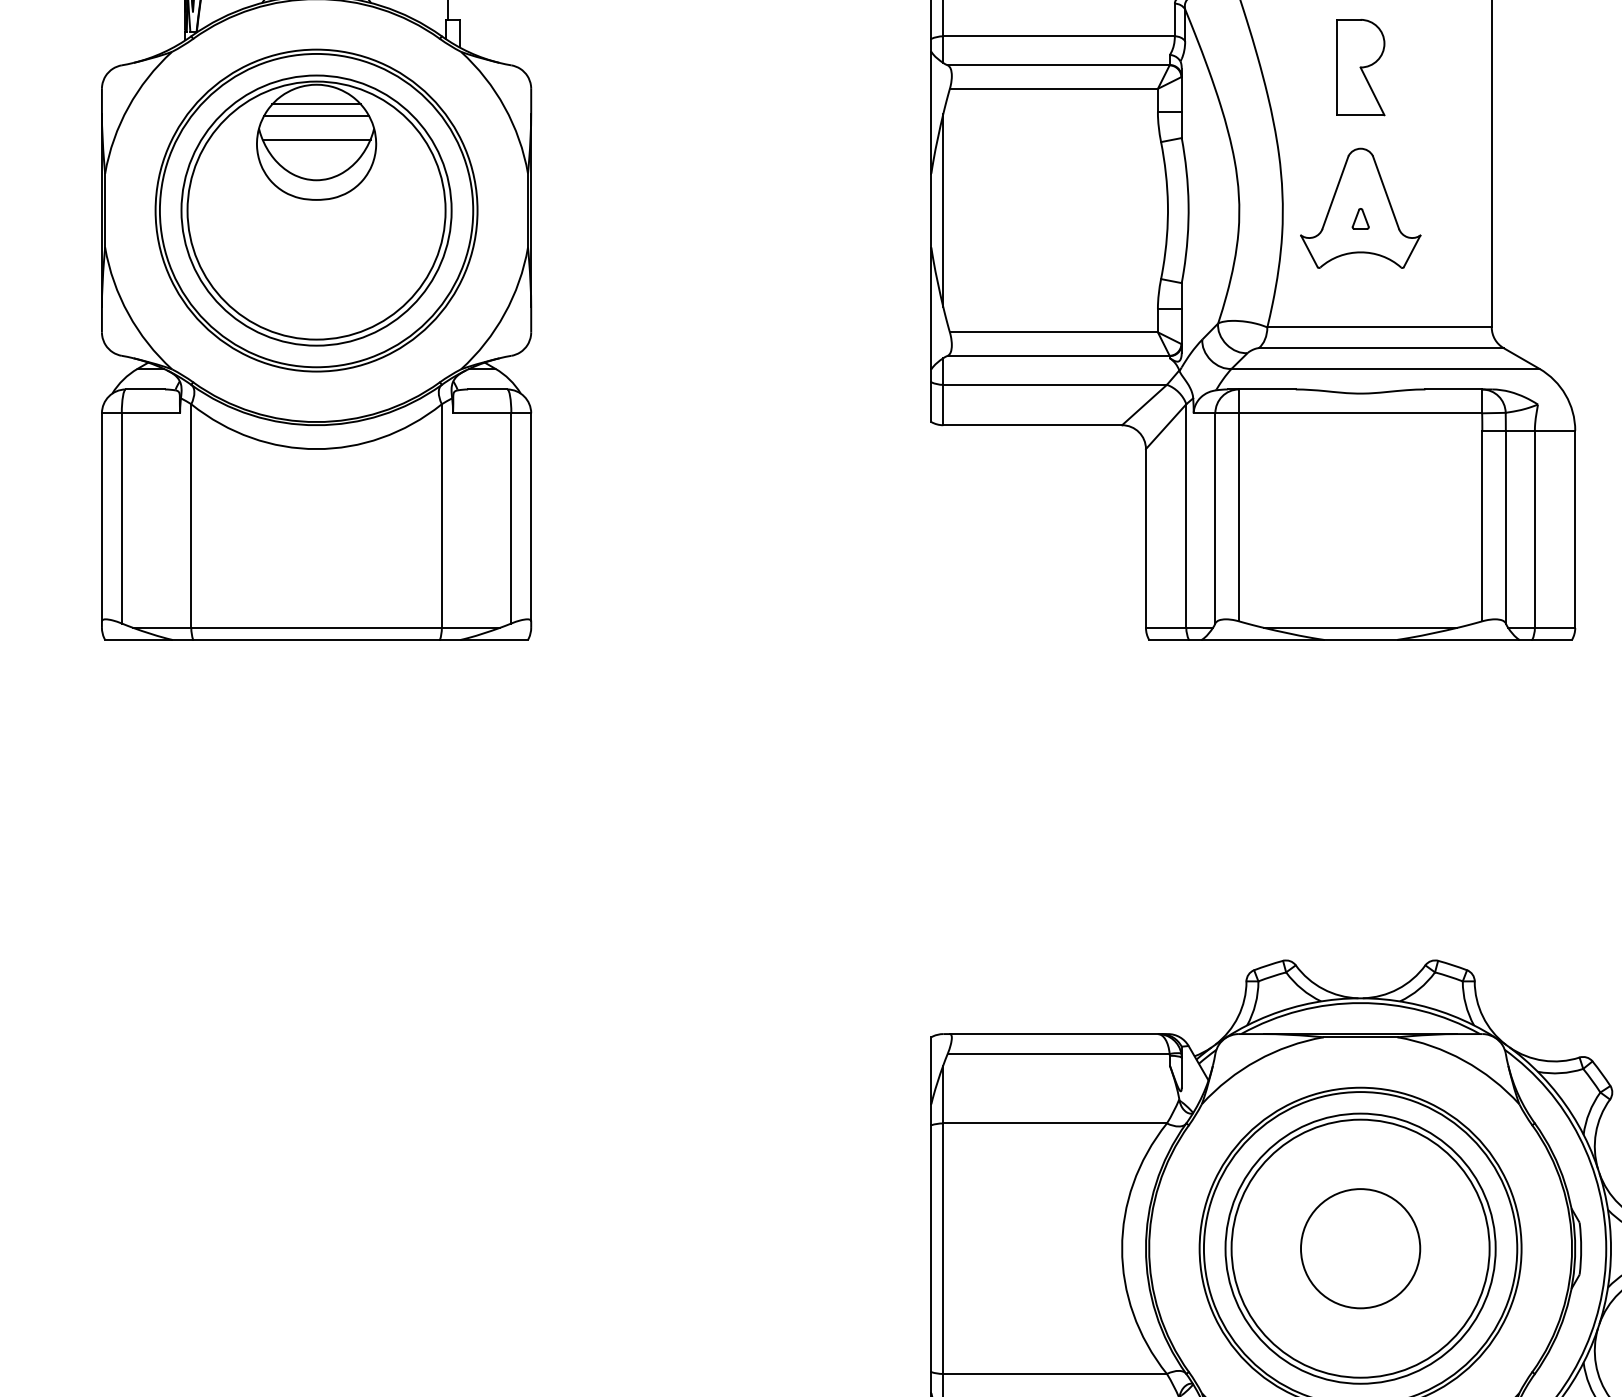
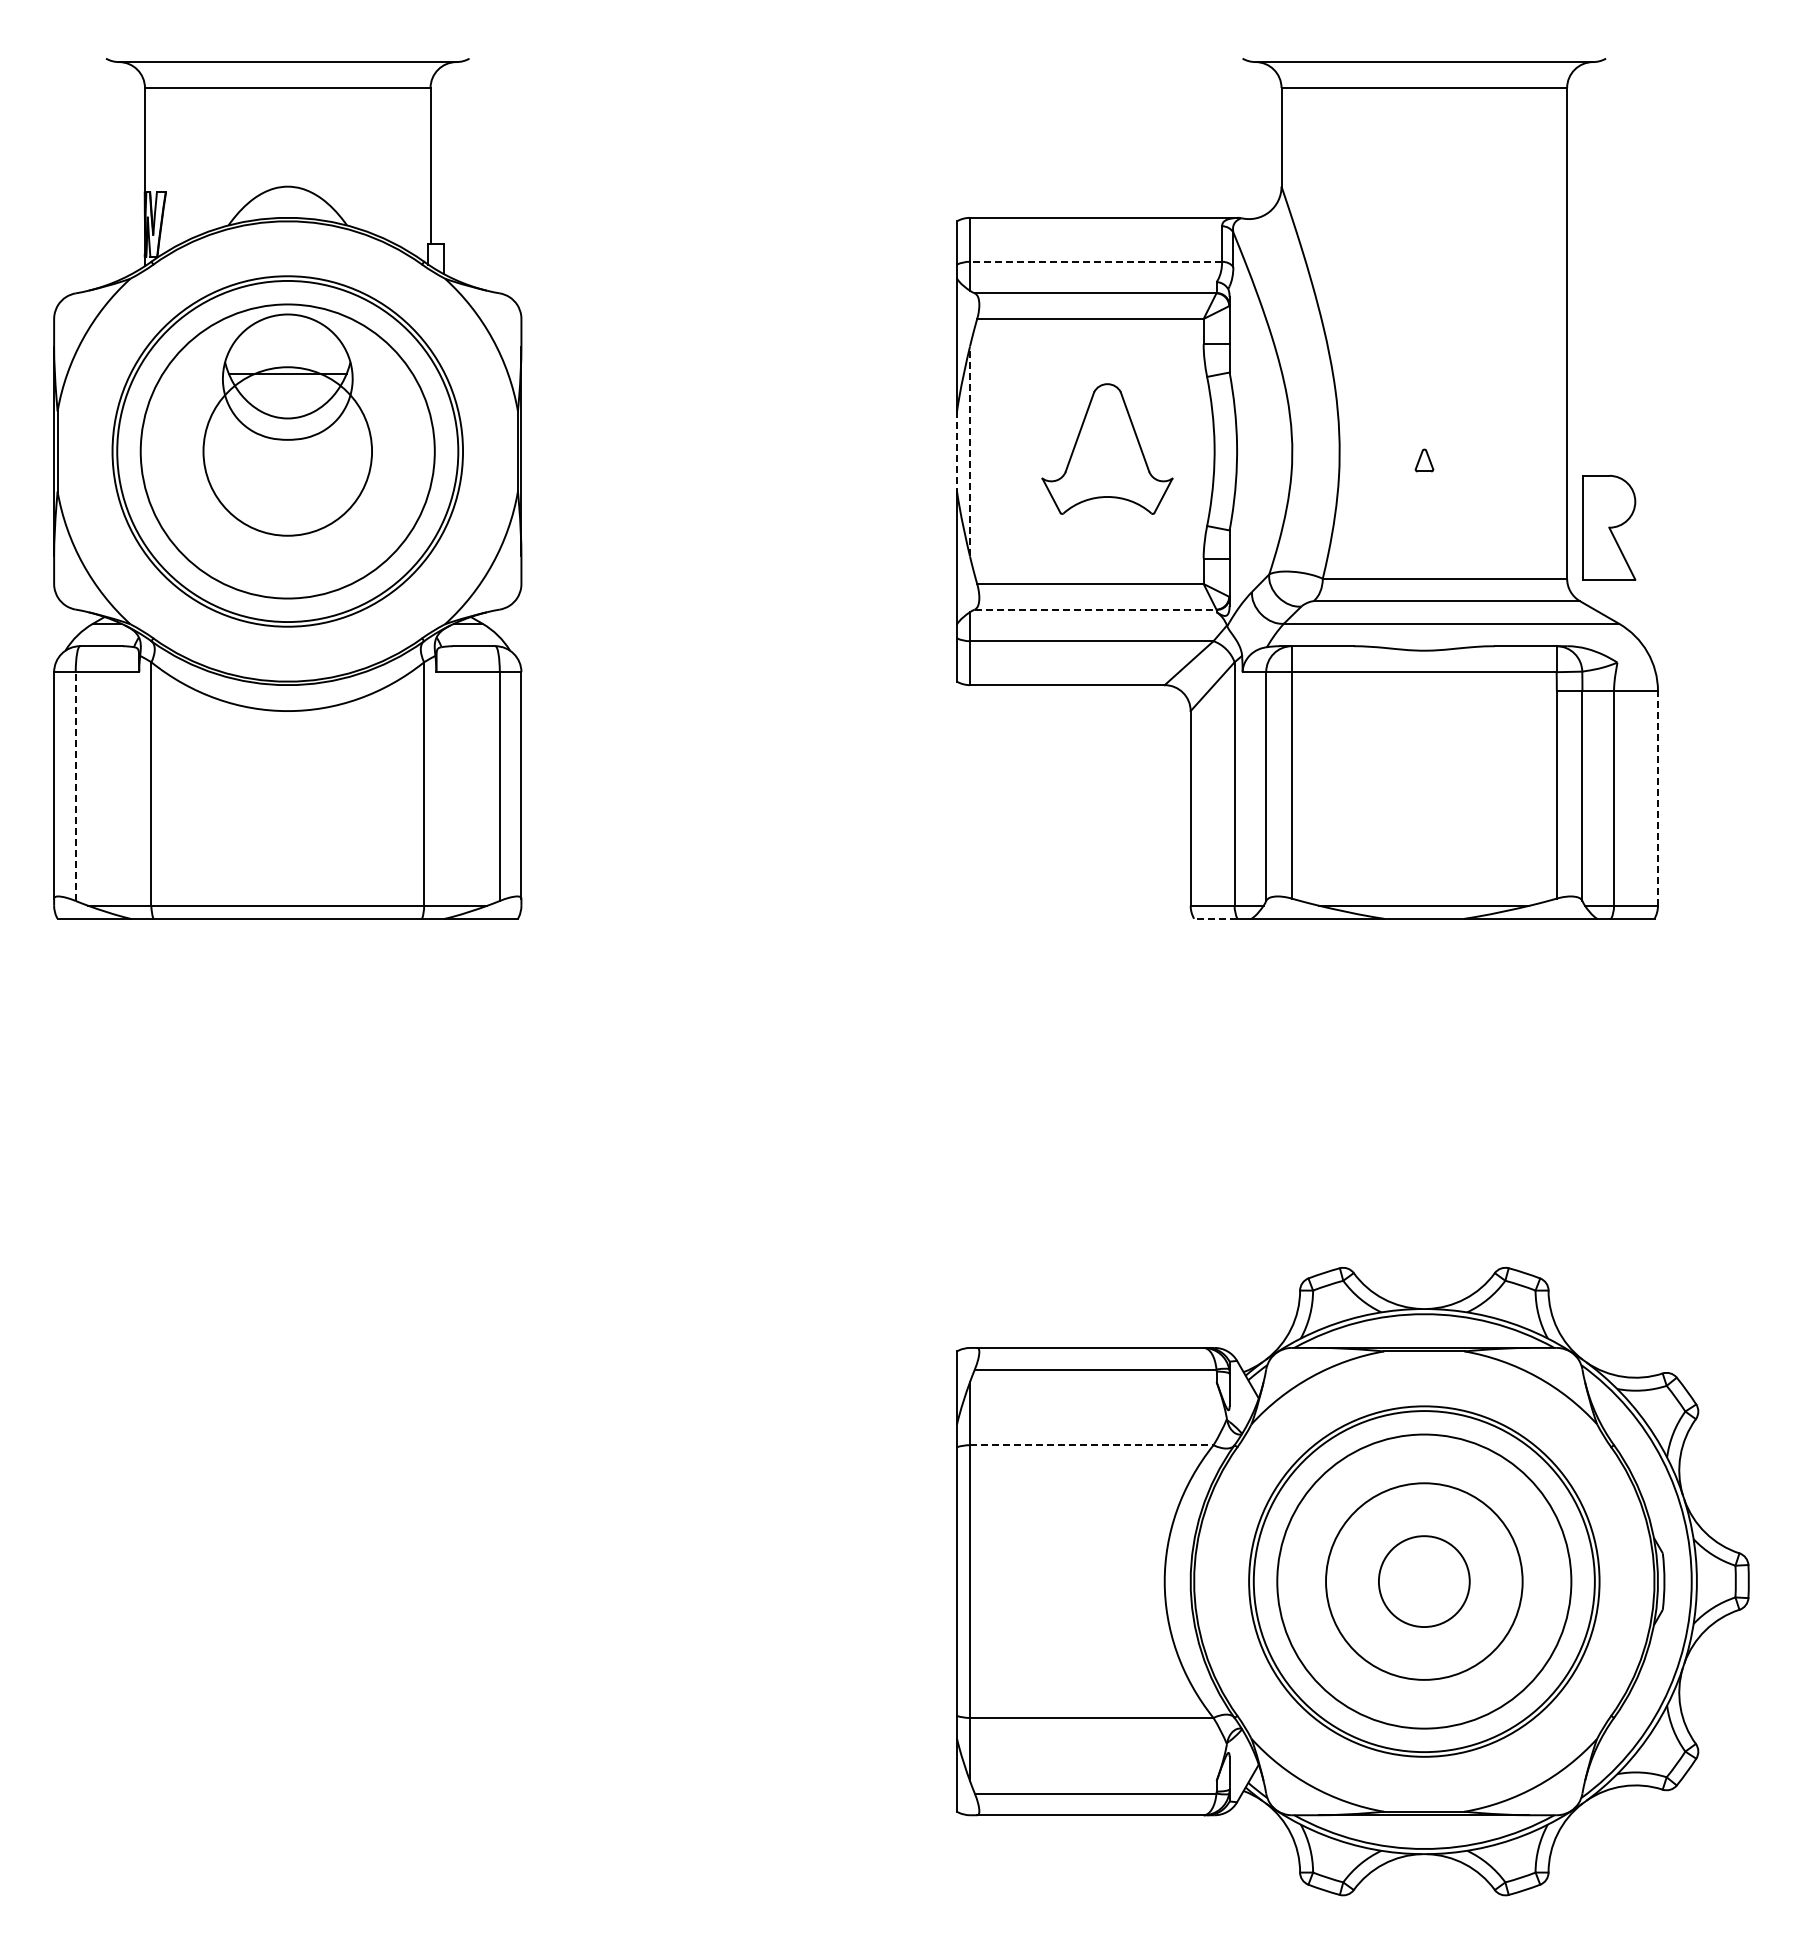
line: (1058, 36) -> (1095, 261), solid -> dashed
part: (1360, 67) -> (1609, 527), moved
line: (316, 104) -> (287, 335), removed
line: (316, 115) -> (287, 348), removed
part: (1360, 207) -> (1107, 448), moved
circle: (316, 210) -> (287, 451), size x0.6
line: (931, 210) -> (957, 451), solid -> dashed
line: (943, 210) -> (970, 451), solid -> dashed
line: (1058, 355) -> (1095, 609), solid -> dashed
line: (121, 518) -> (75, 786), solid -> dashed
line: (1574, 529) -> (1657, 798), solid -> dashed
line: (1168, 639) -> (1215, 918), solid -> dashed
line: (1054, 1123) -> (1091, 1445), solid -> dashed
circle: (1359, 1248) -> (1423, 1581), size x0.7
circle: (1360, 1248) -> (1424, 1581), size x0.7

